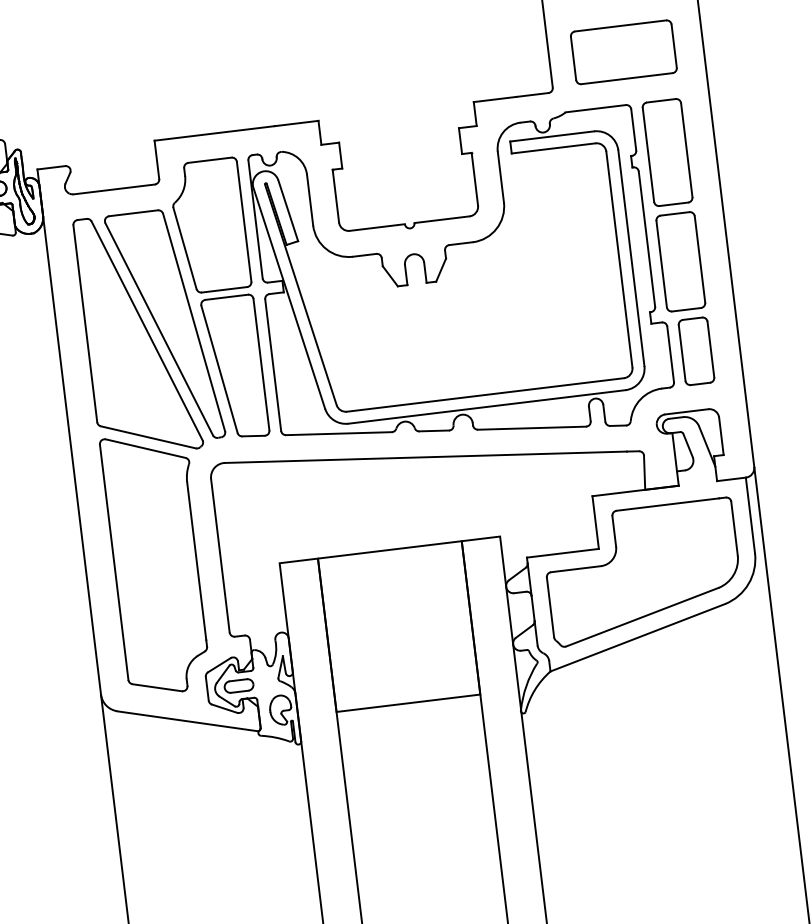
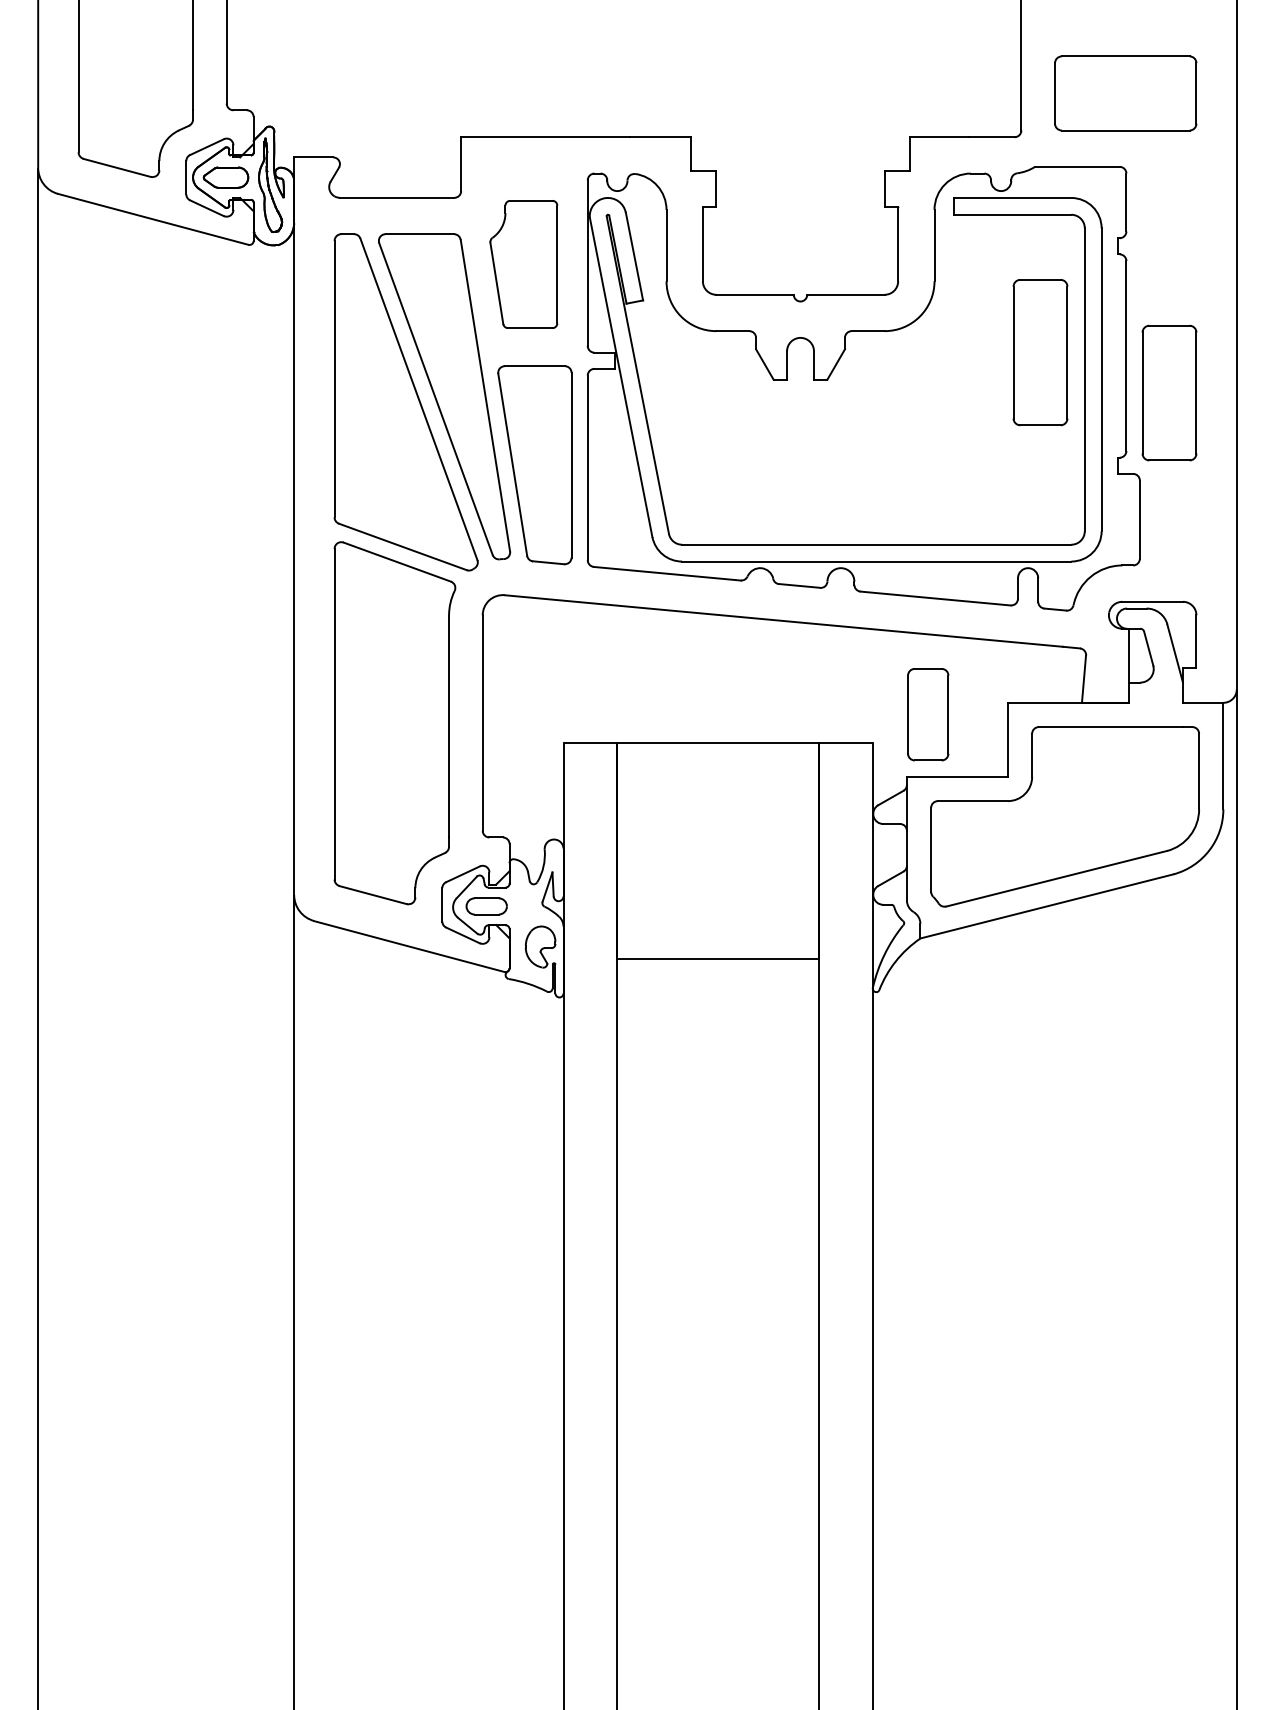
part: (667, 152) -> (1040, 352), moved
part: (209, 225) -> (523, 264), size x0.7
part: (696, 351) -> (928, 714), moved

